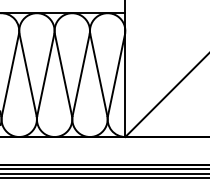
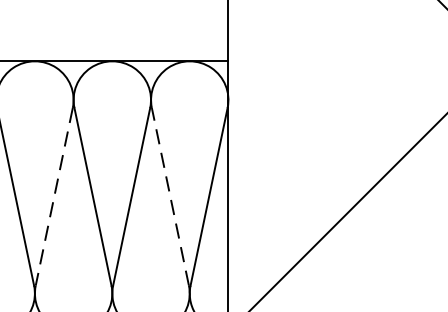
line: (98, 74) -> (169, 195), solid -> dashed
line: (45, 75) -> (53, 197), solid -> dashed

